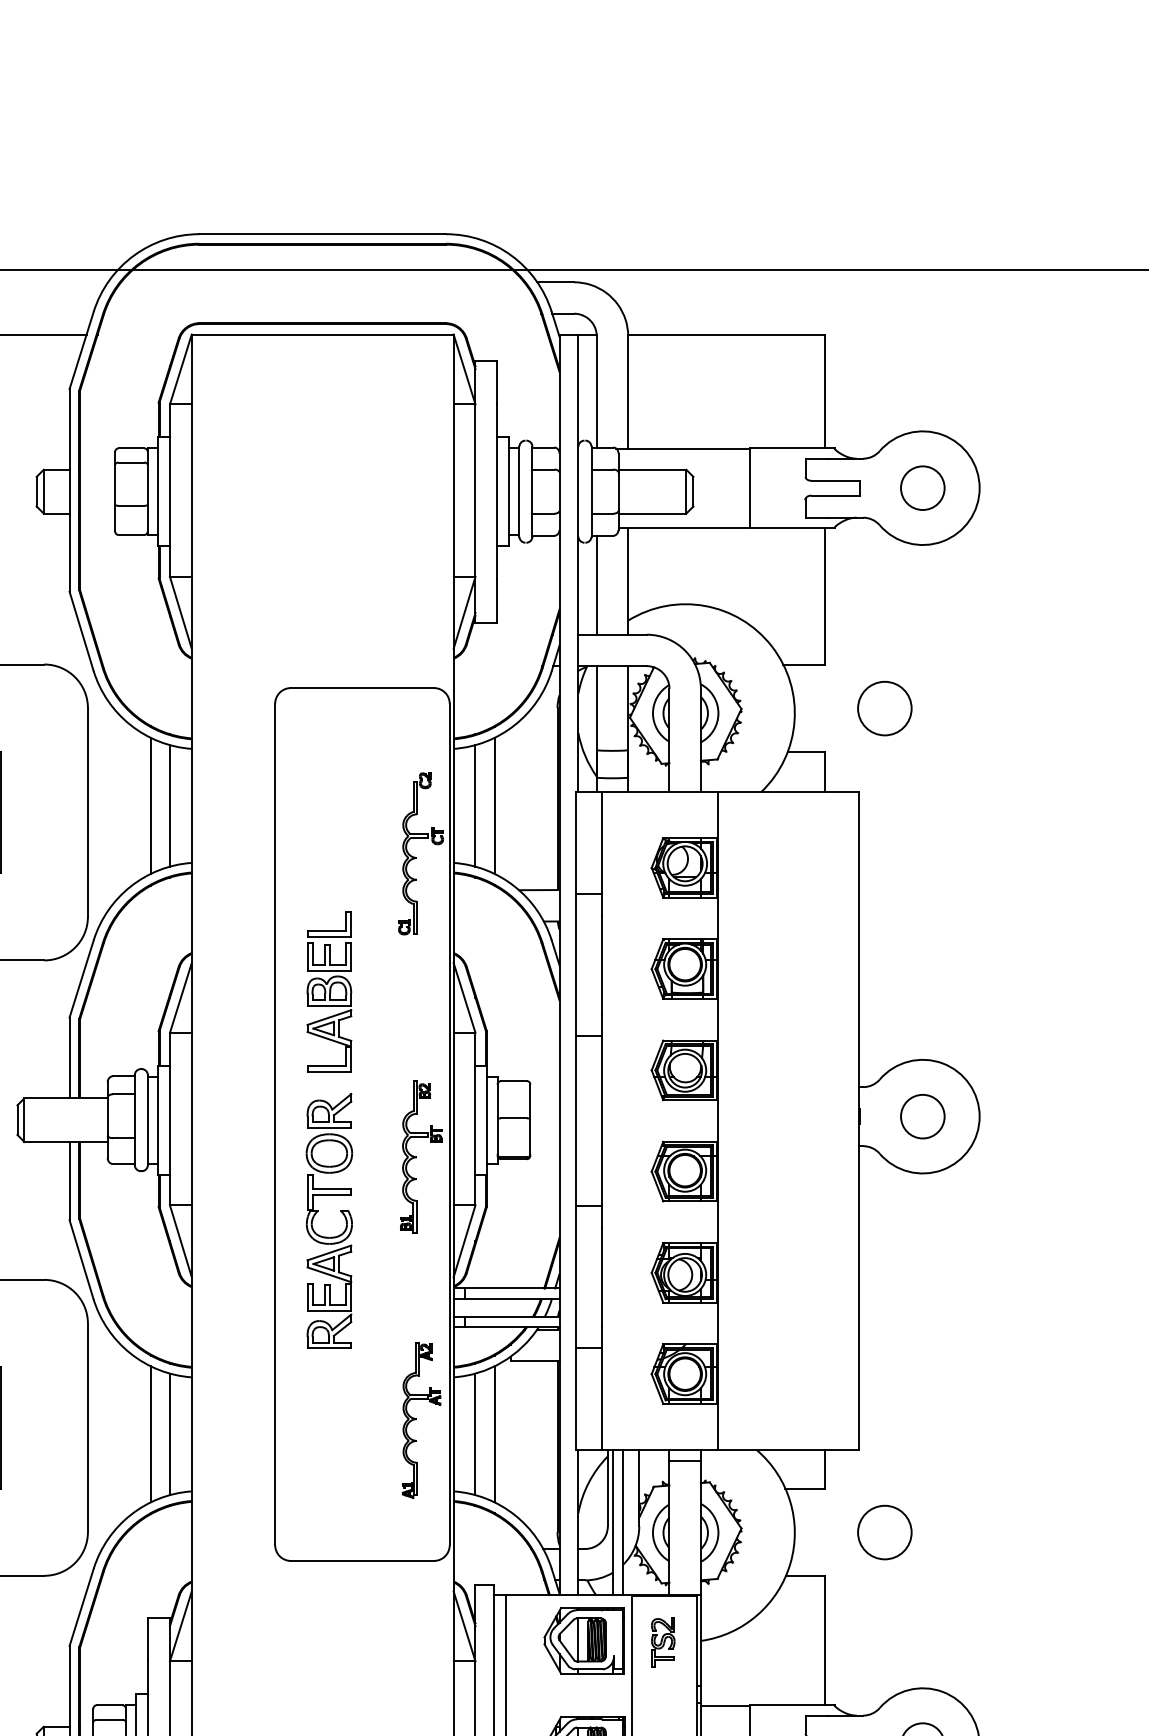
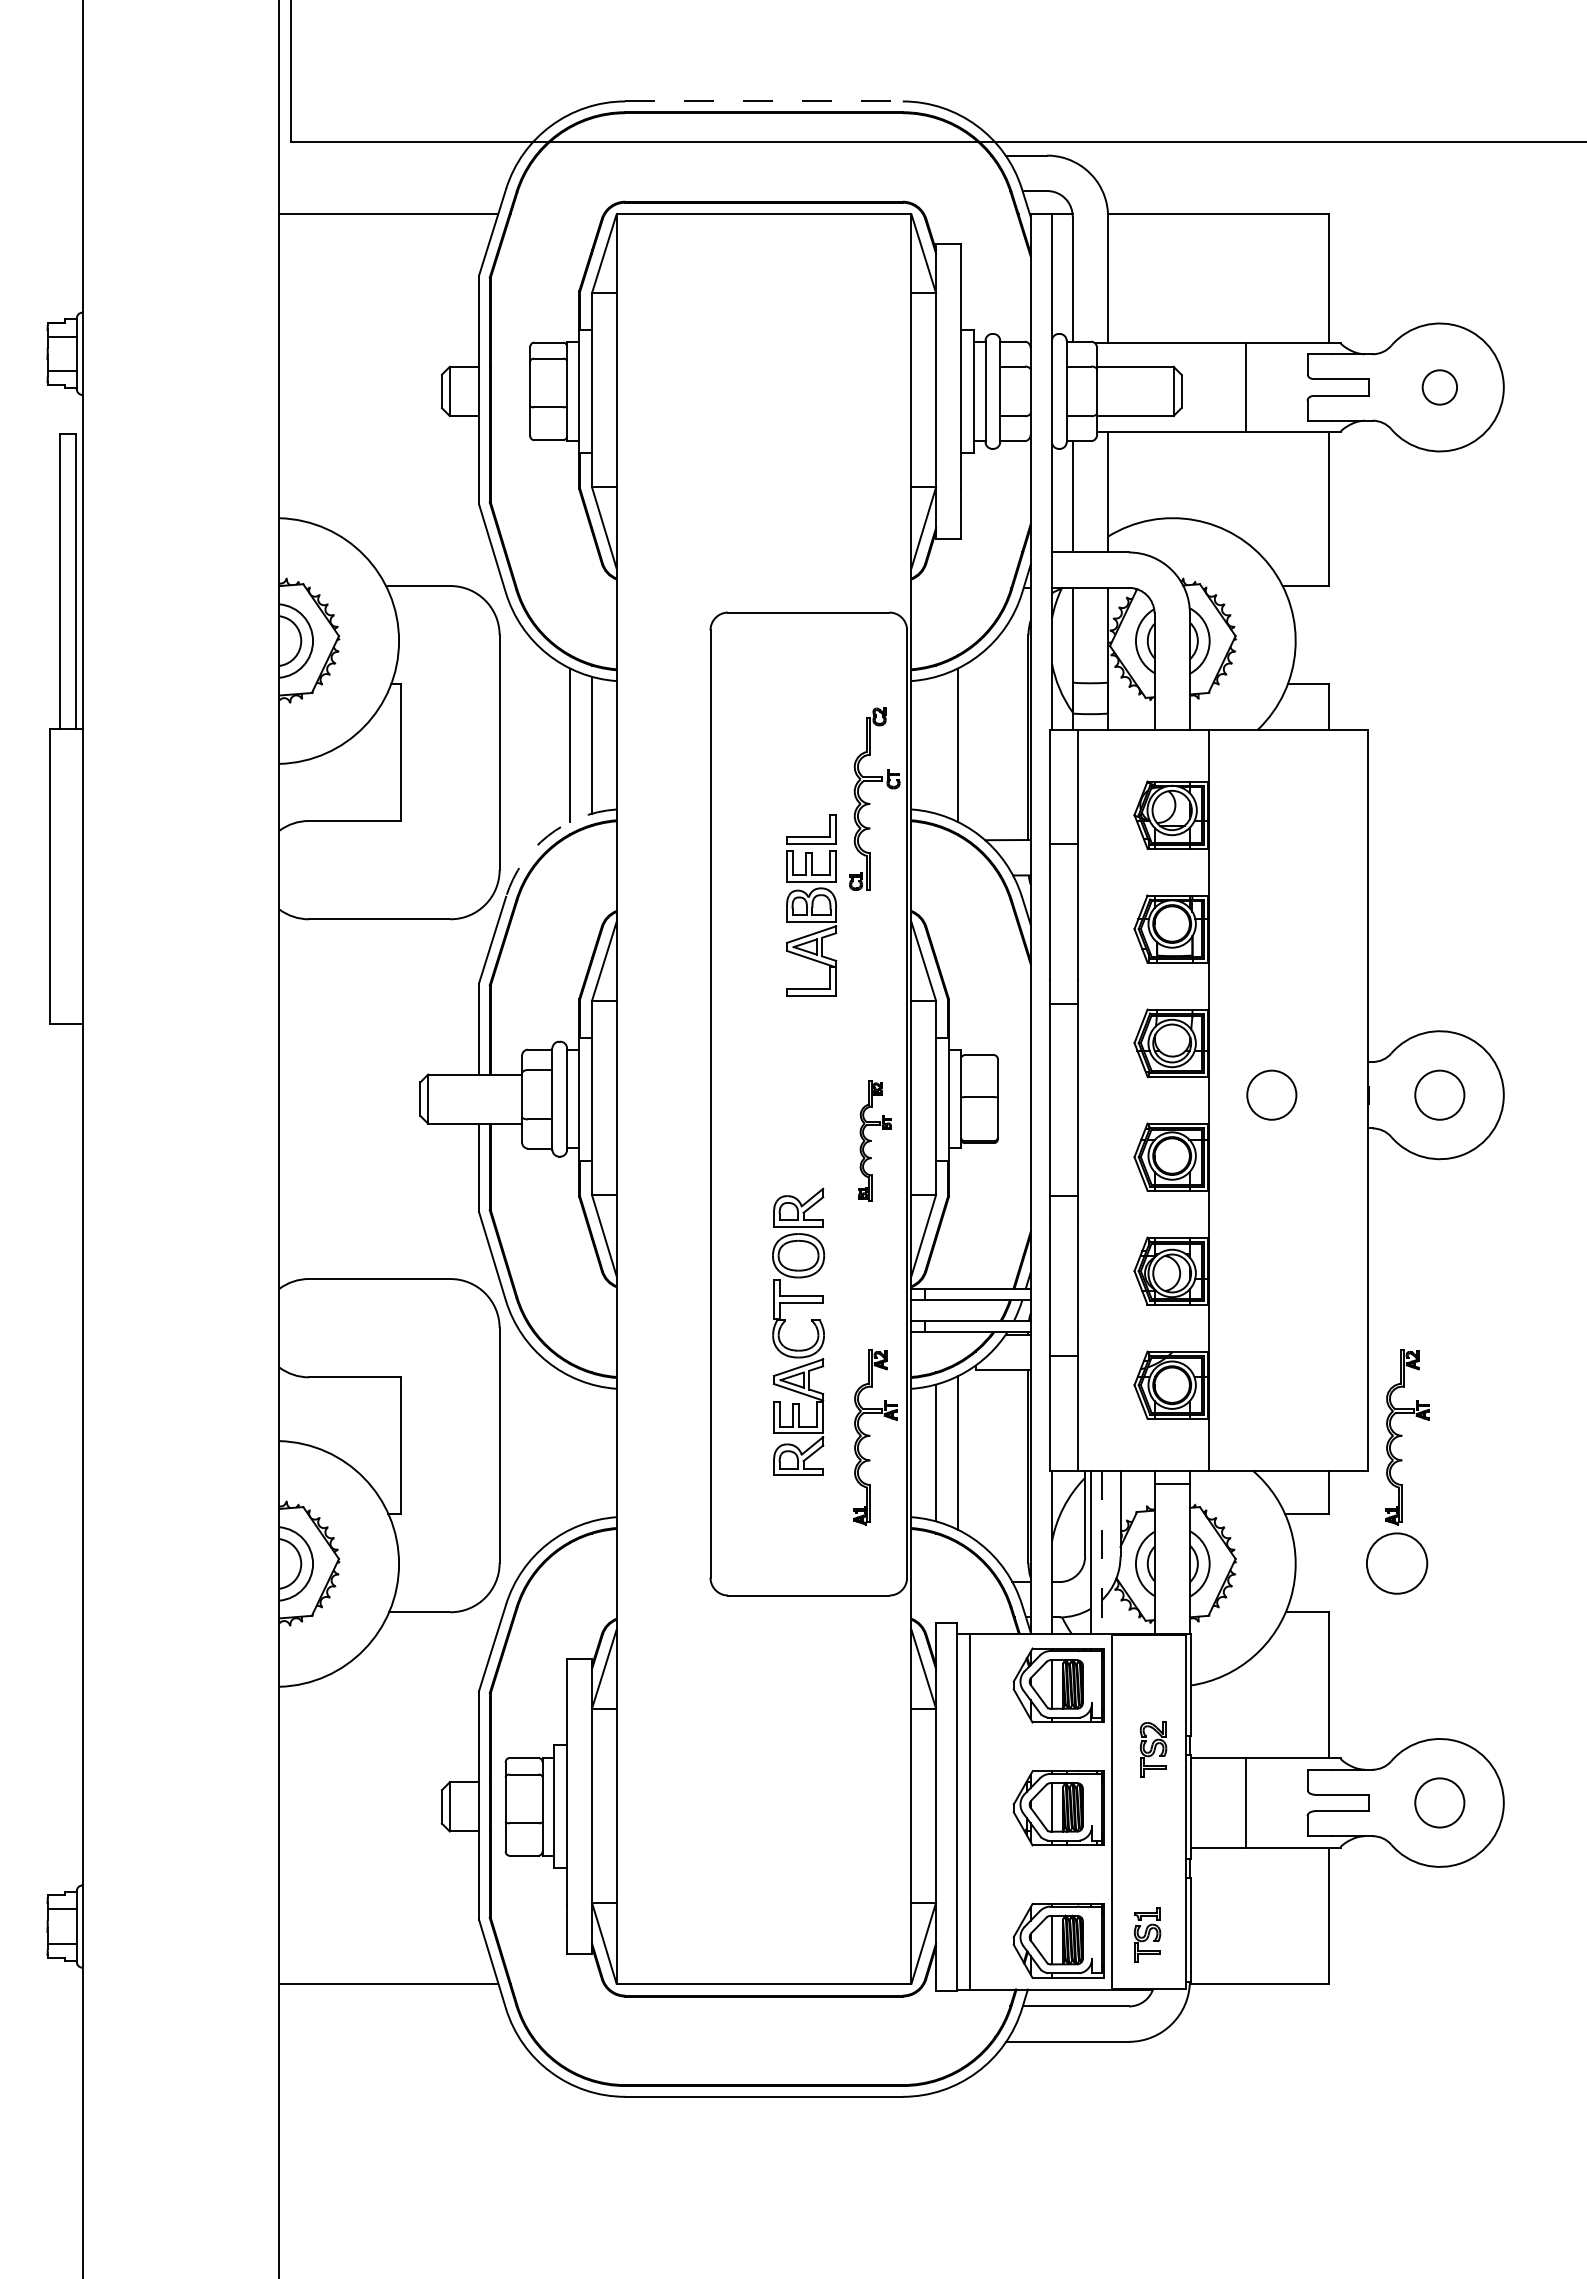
line: (323, 234) -> (764, 101), solid -> dashed
circle: (922, 488) -> (1439, 387), size x0.7
circle: (885, 708) -> (1397, 635), removed
line: (475, 805) -> (936, 744), removed
arc: (130, 886) -> (547, 836), solid -> dashed
part: (329, 991) -> (811, 905), moved
circle: (773, 1116) -> (1271, 1094), added
part: (420, 1156) -> (874, 1140), size x0.7
part: (316, 1213) -> (784, 1323), moved
part: (894, 1420) -> (1407, 1437), added
line: (150, 1433) -> (570, 1452), removed
line: (170, 1433) -> (592, 1452), removed
line: (623, 1522) -> (1102, 1552), solid -> dashed
part: (663, 1642) -> (1153, 1749), moved

